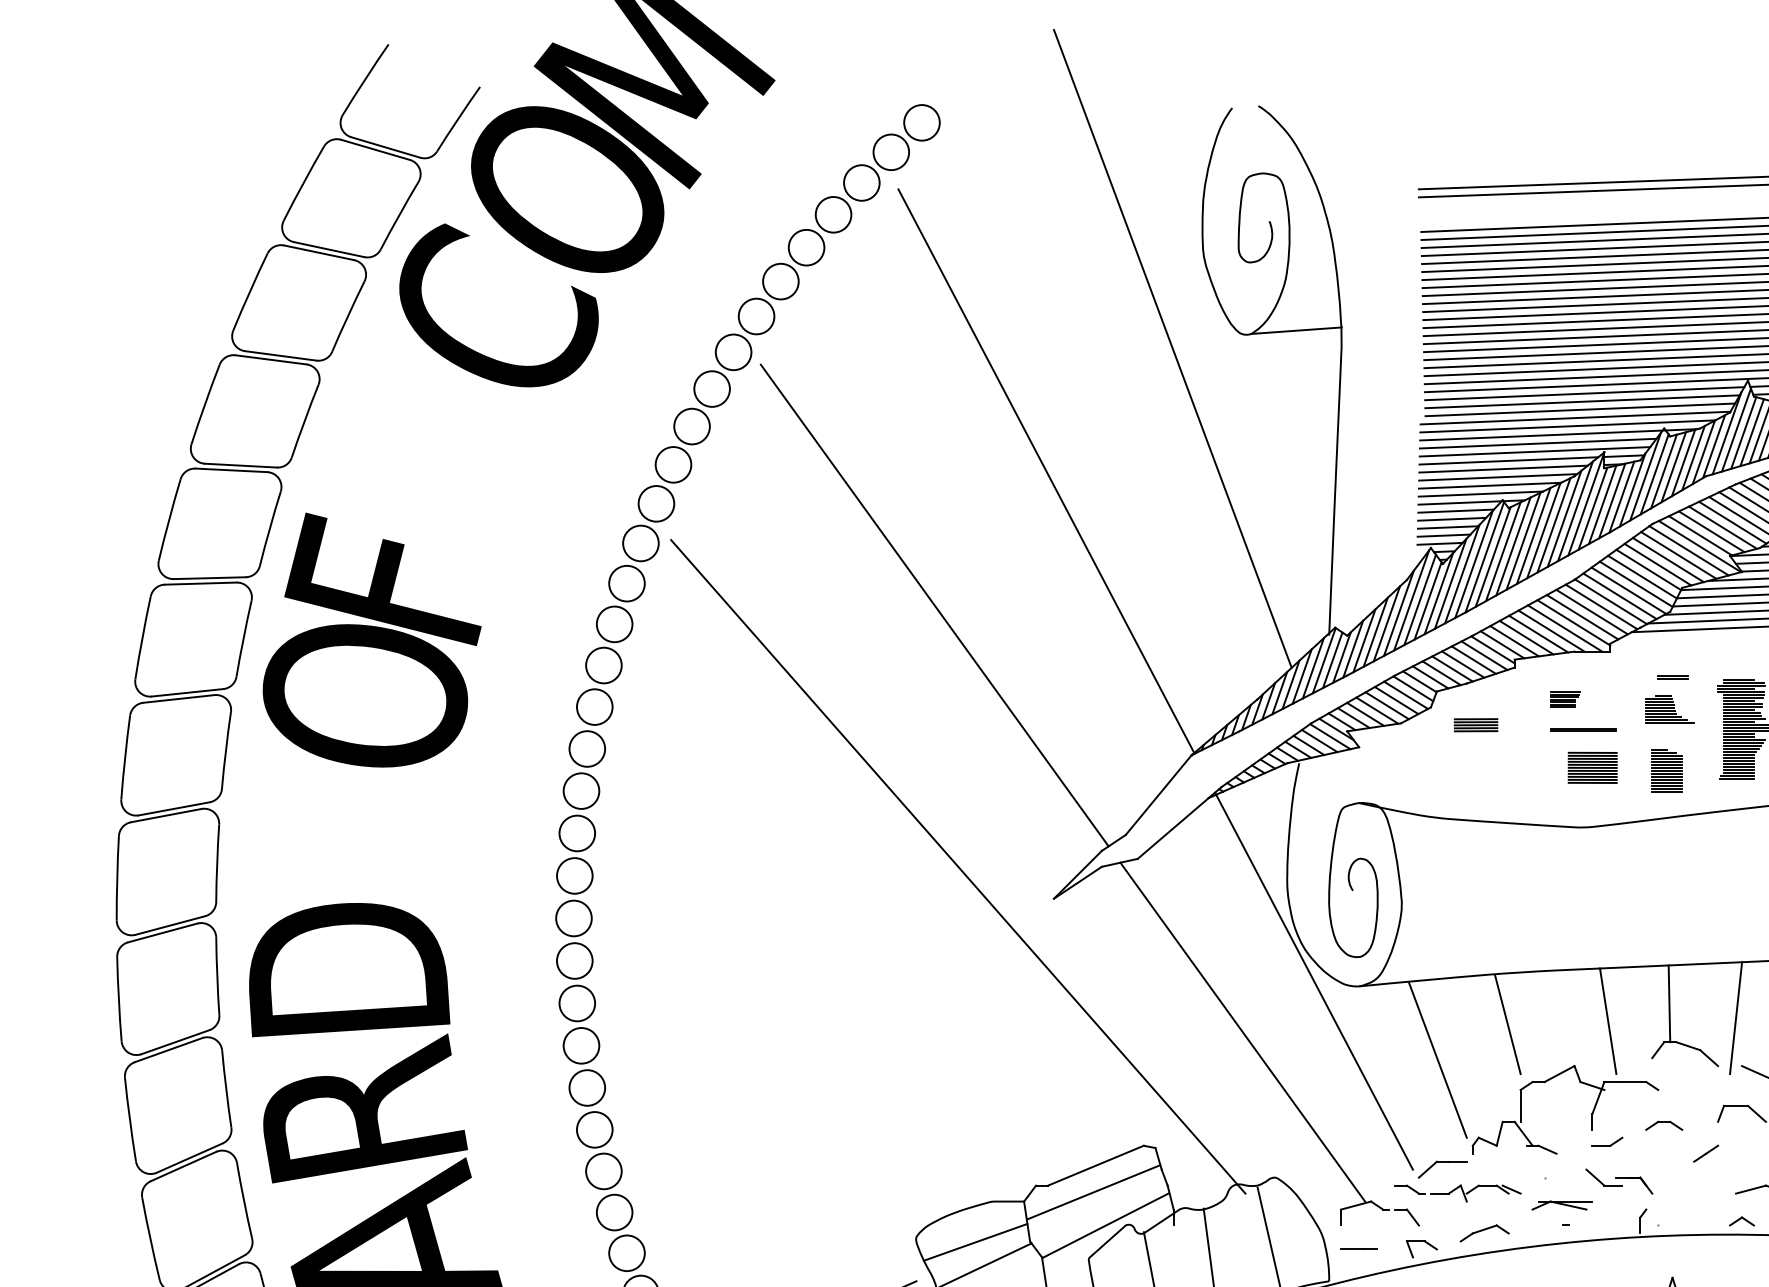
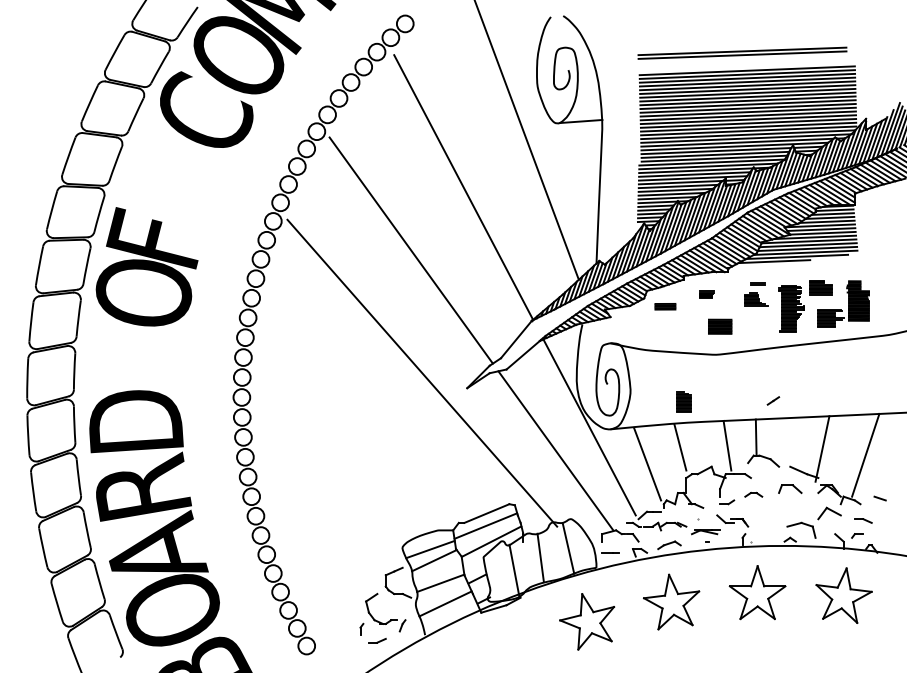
line: (1582, 728) -> (715, 308), removed
part: (1665, 769) -> (683, 401), moved
line: (1736, 1018) -> (787, 444), removed
line: (1706, 1152) -> (773, 400), moved

